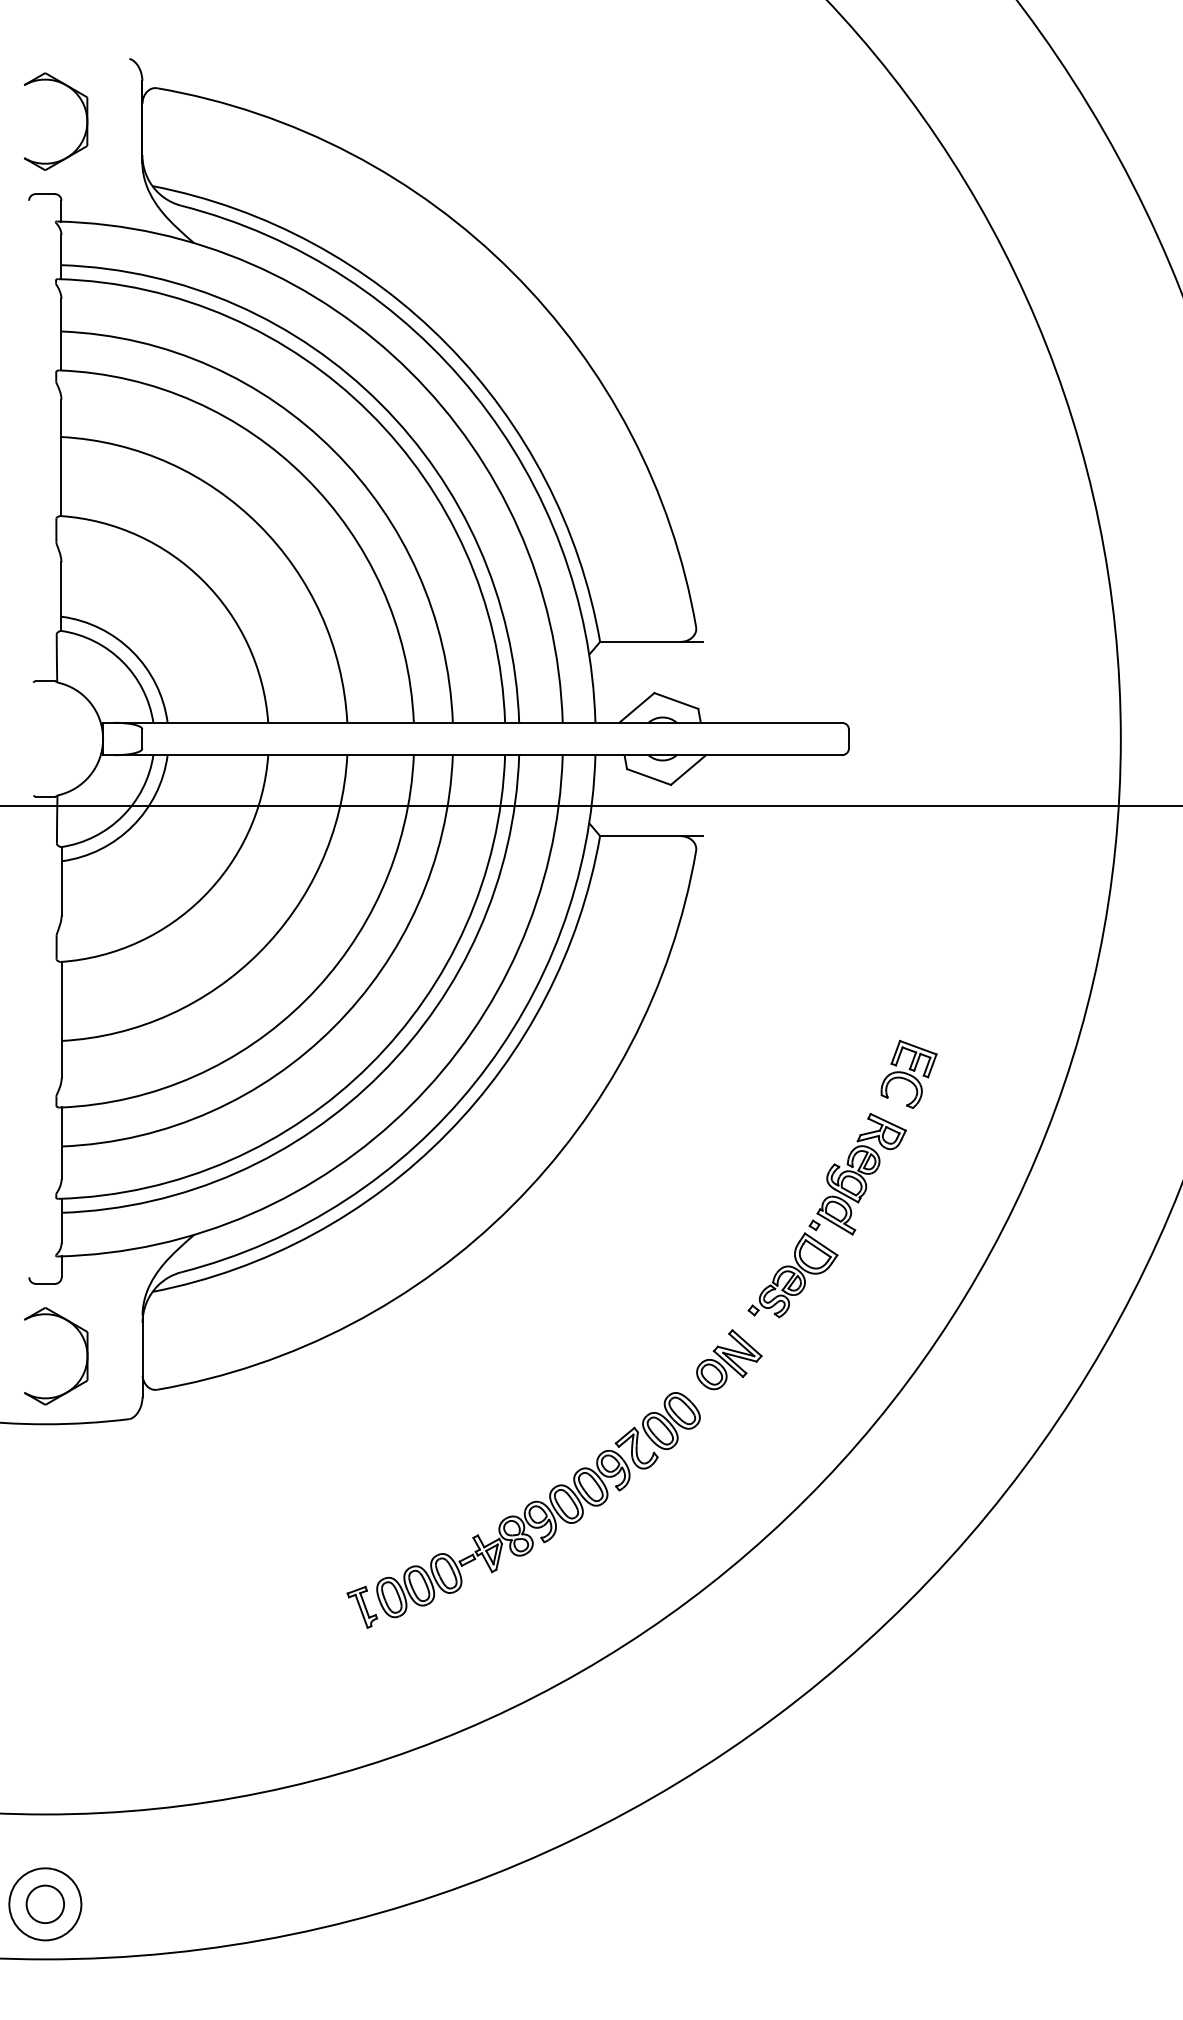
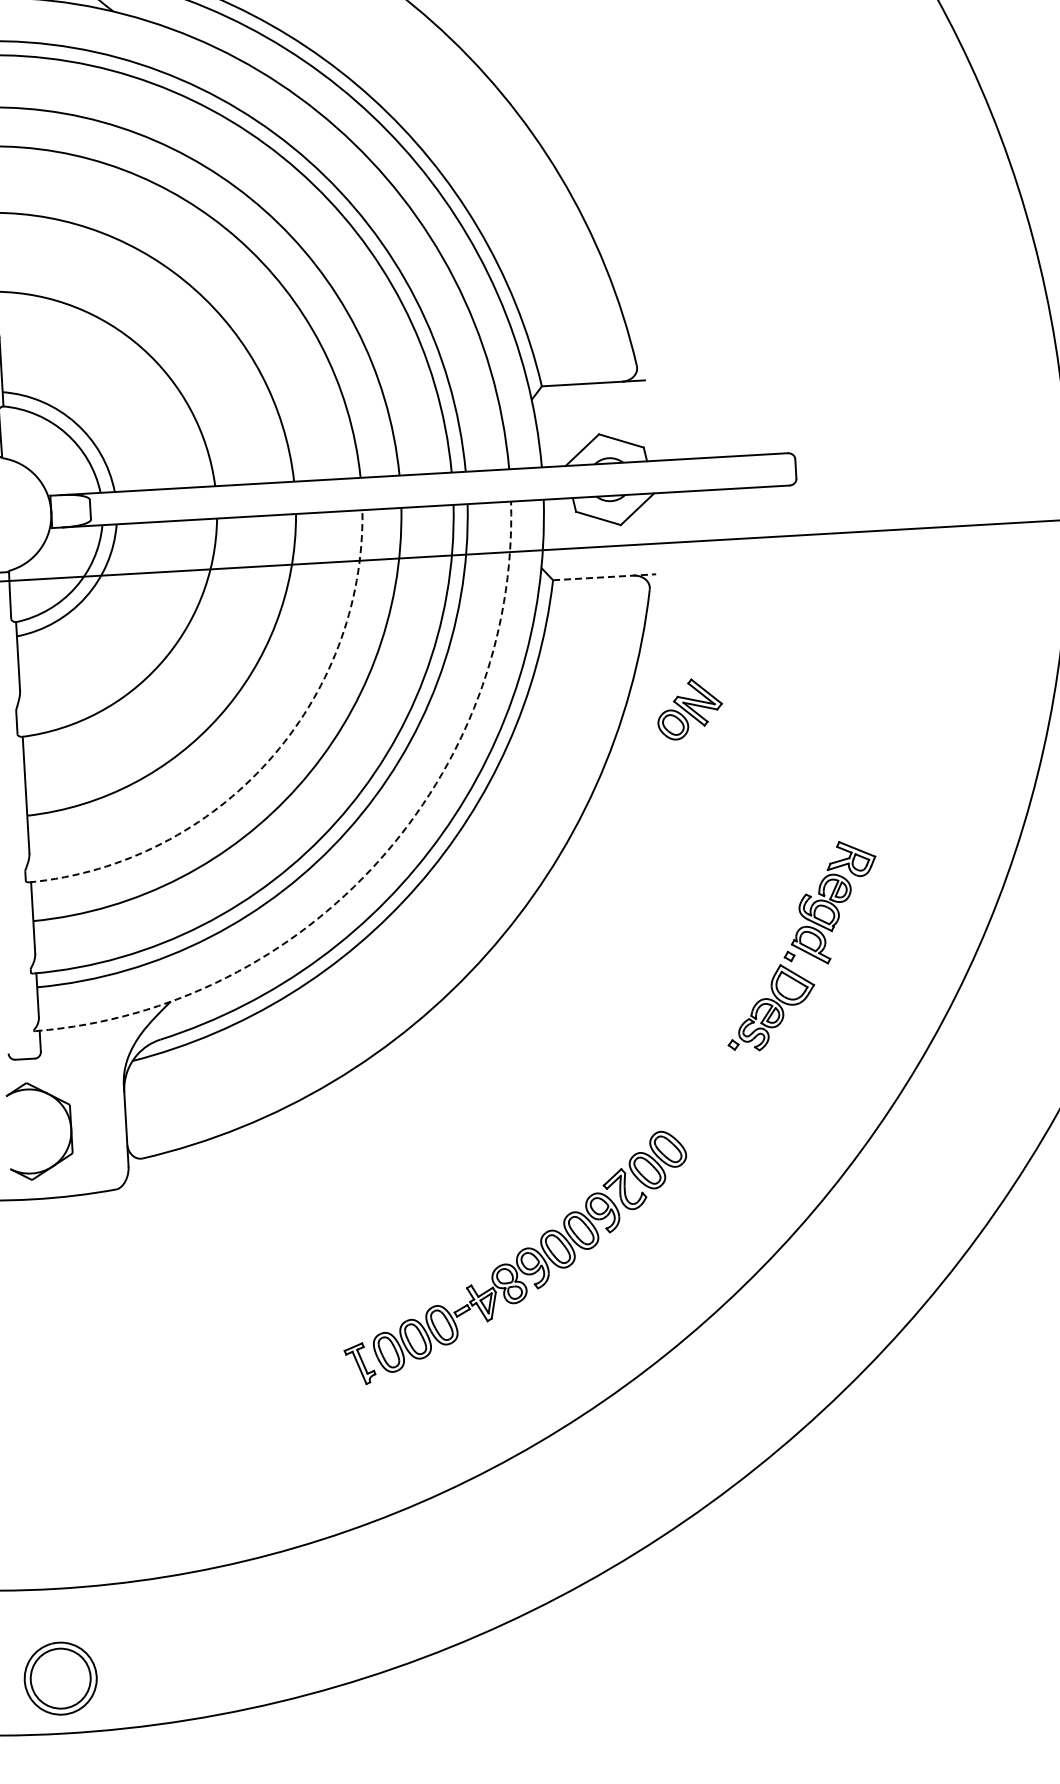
line: (651, 836) -> (604, 577), solid -> dashed
arc: (305, 1000) -> (268, 761), solid -> dashed
part: (908, 1073) -> (874, 799), removed
arc: (409, 1106) -> (378, 861), solid -> dashed
part: (729, 1359) -> (690, 708), moved
circle: (45, 1904) -> (60, 1678), size x1.6

